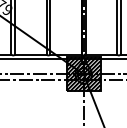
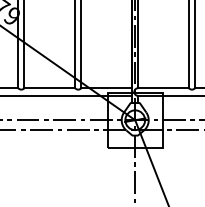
hatch: (83, 74) -> (134, 120), removed

